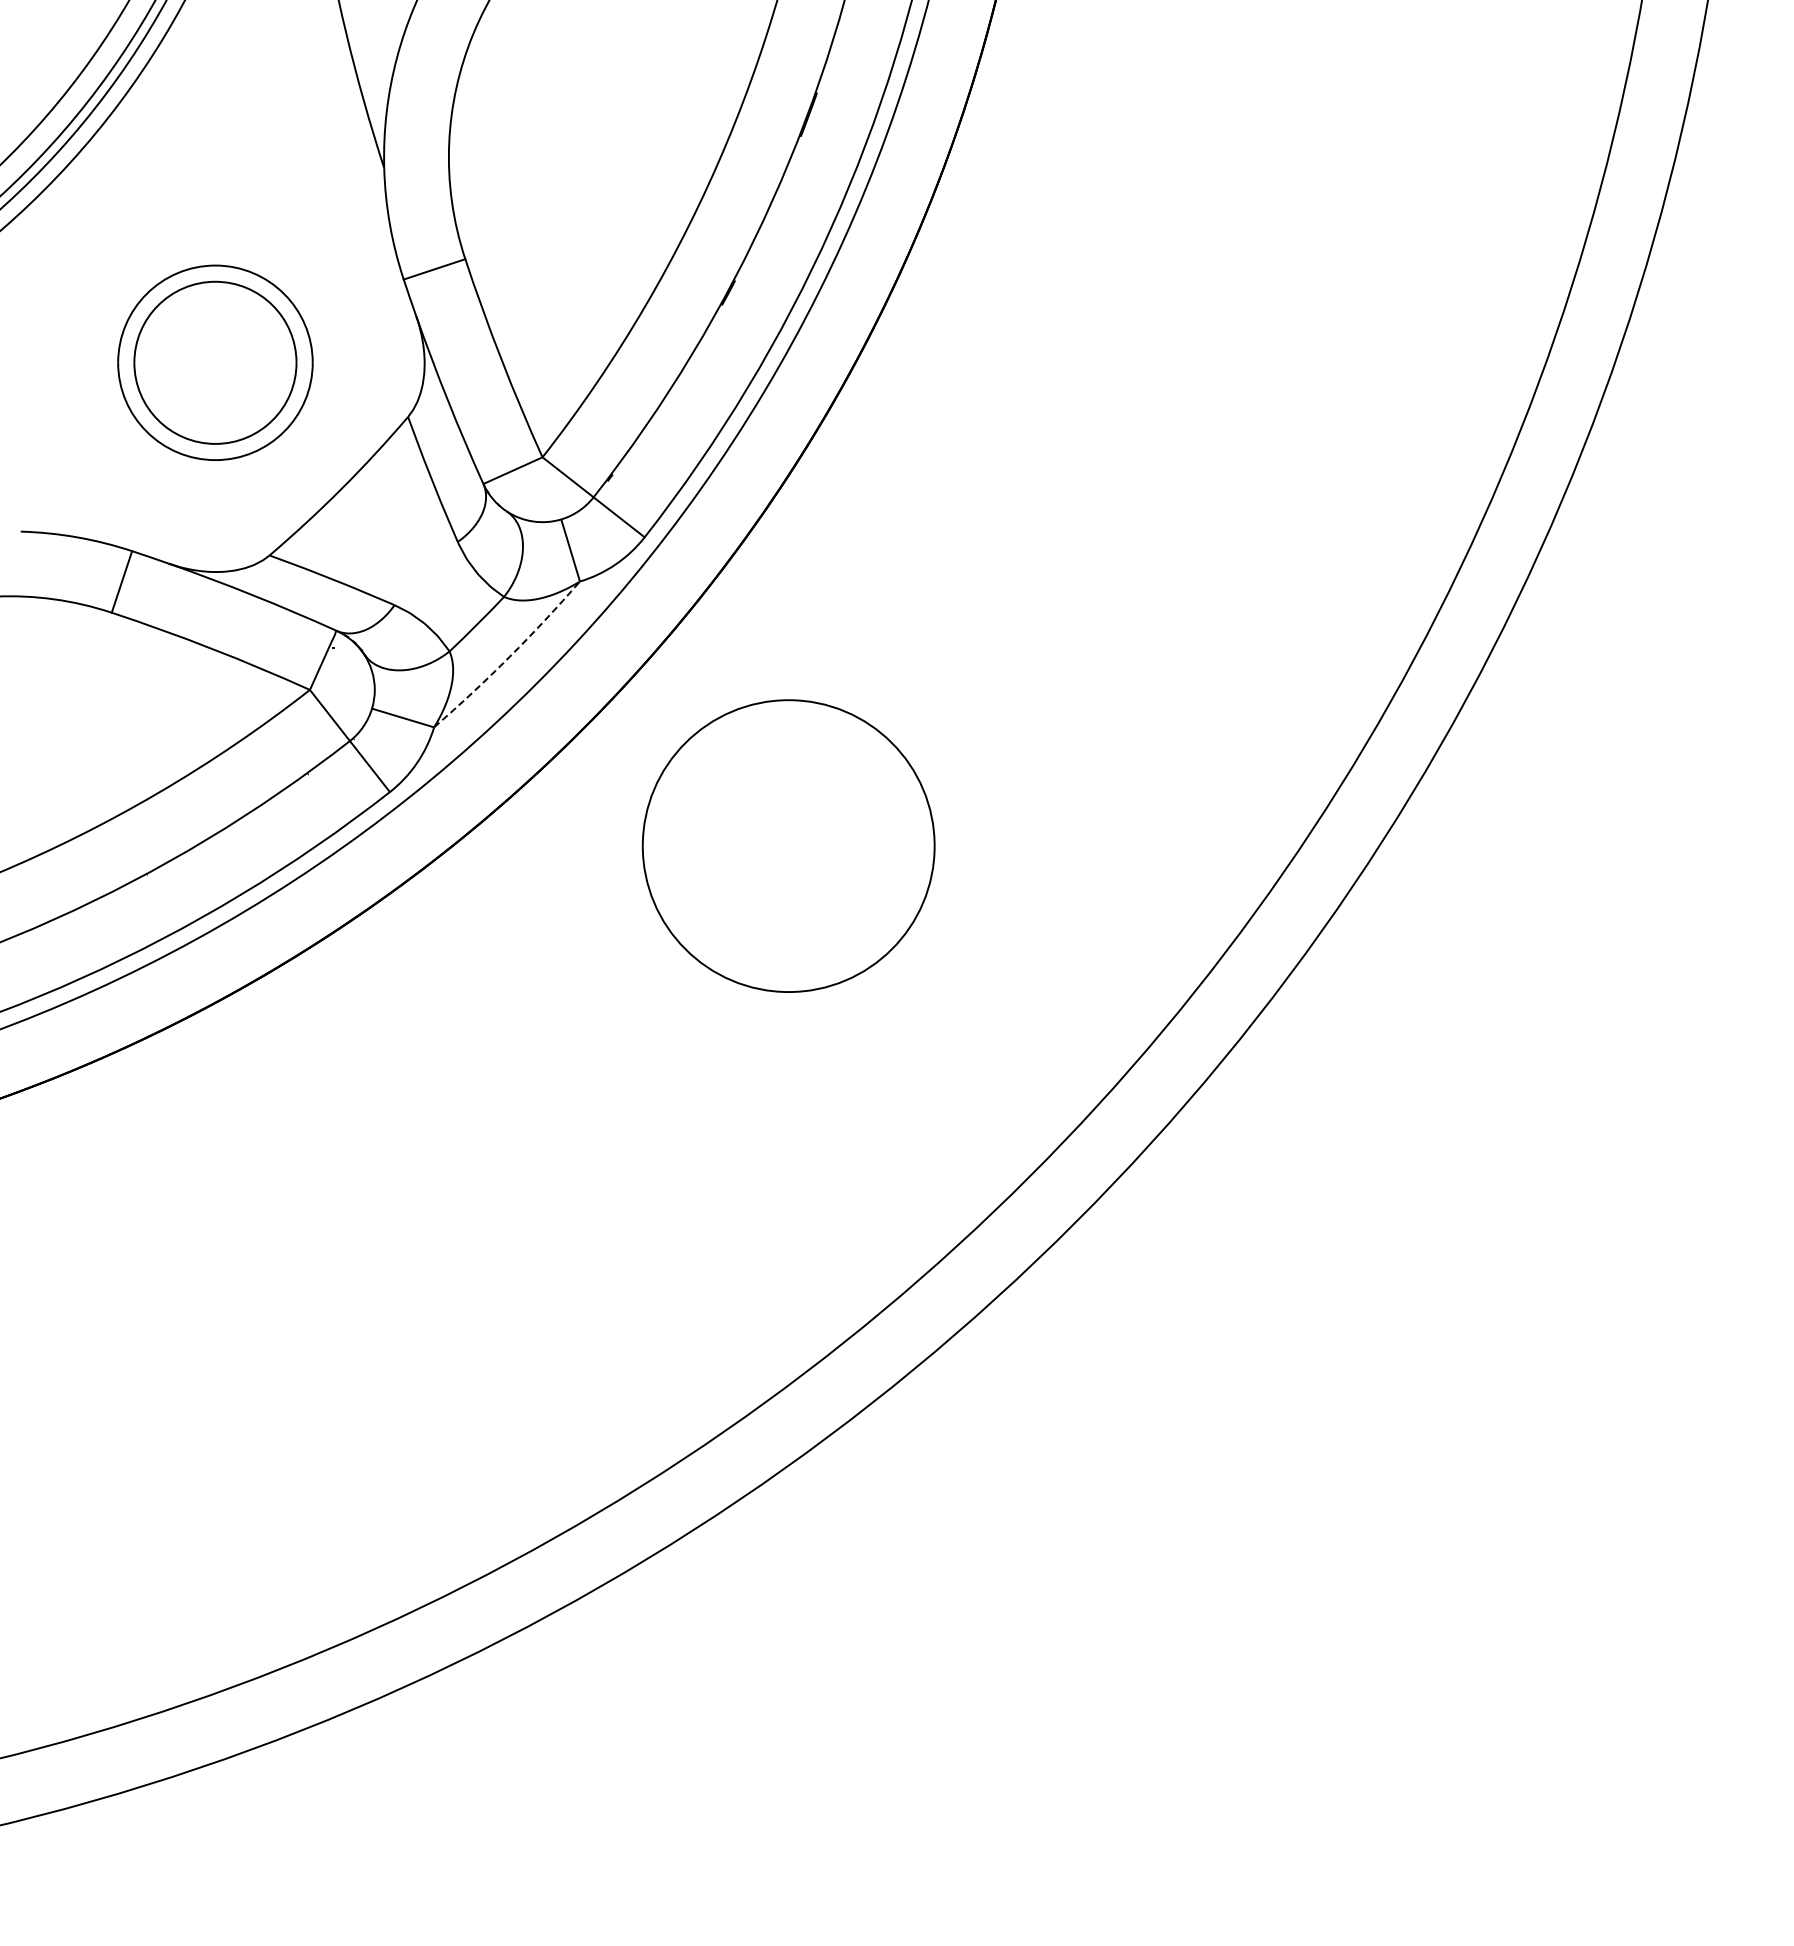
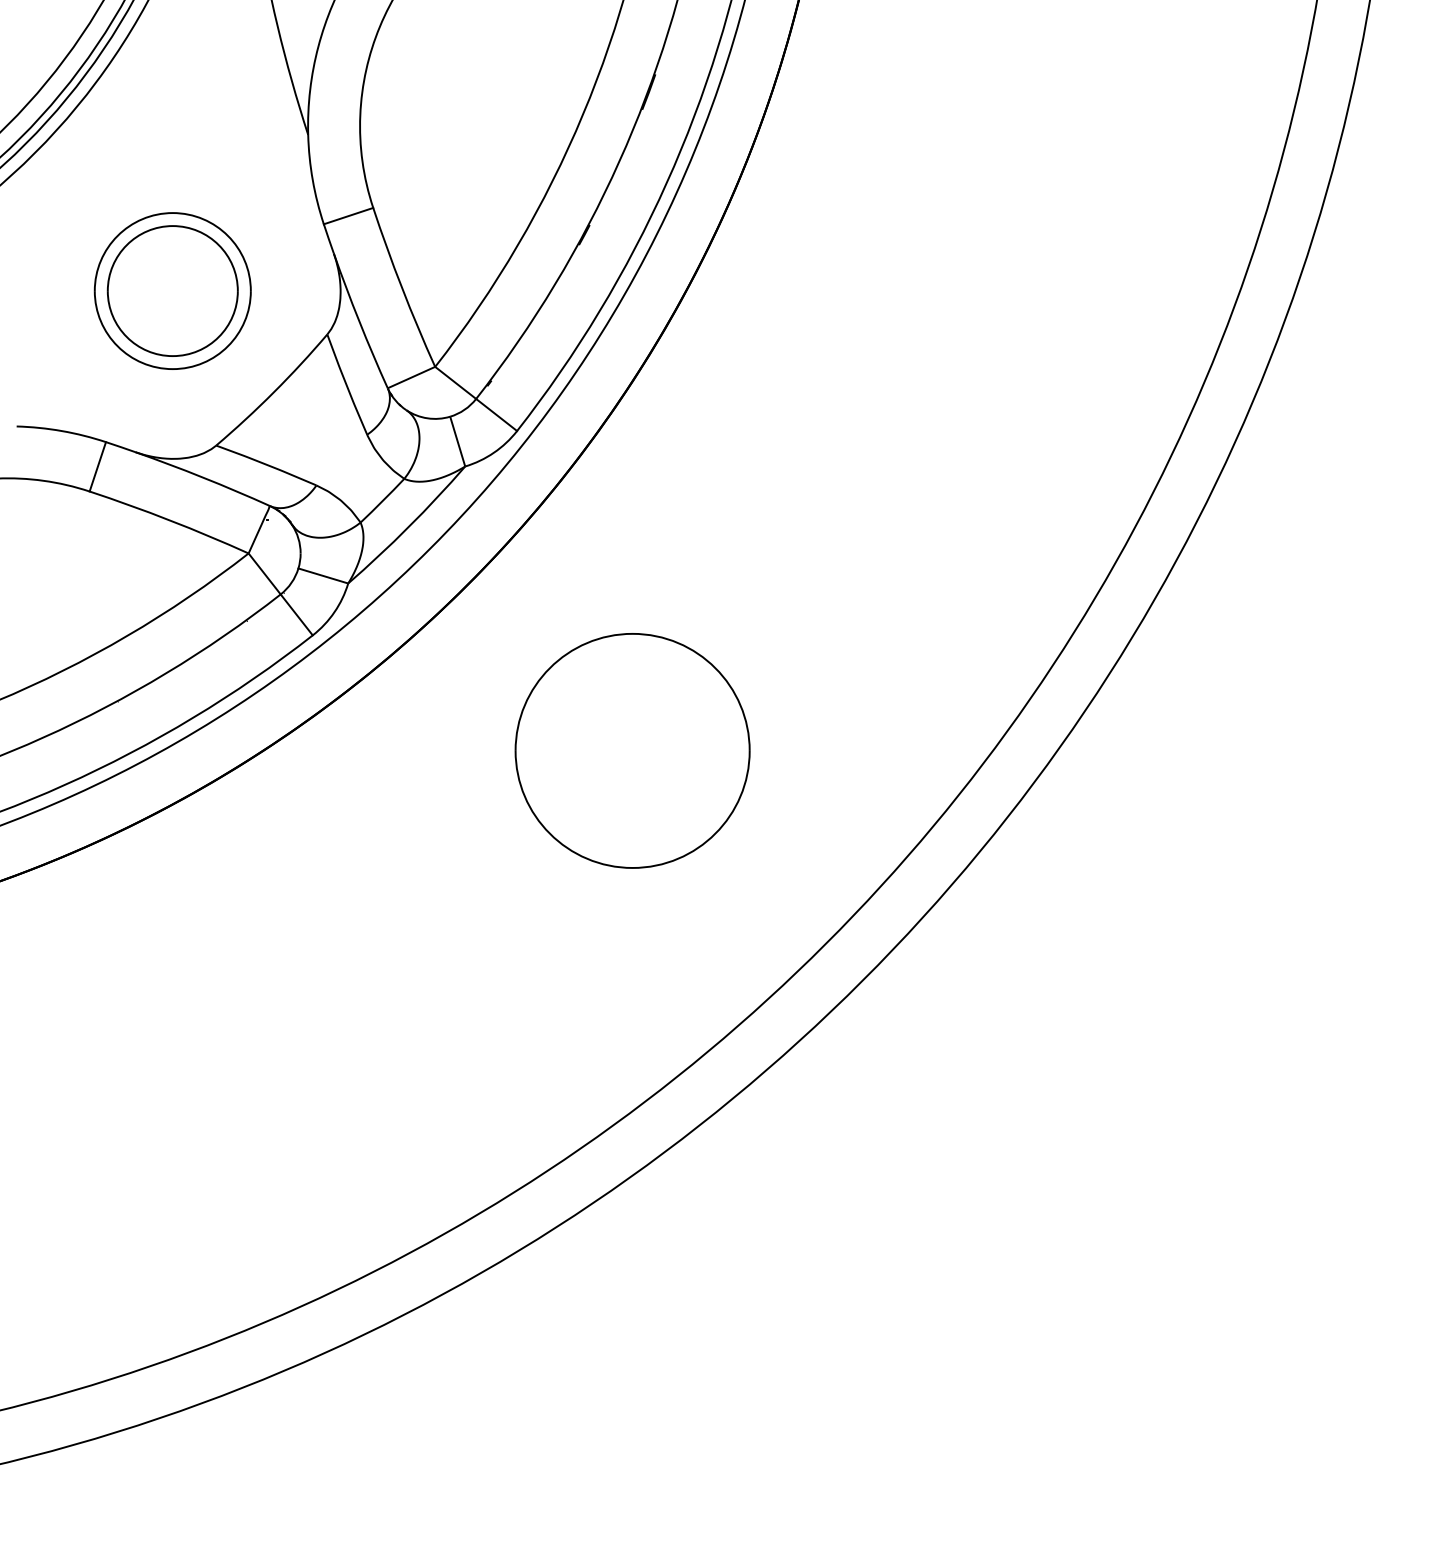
arc: (509, 657) -> (408, 527), dashed -> solid
part: (788, 845) -> (632, 750), moved

